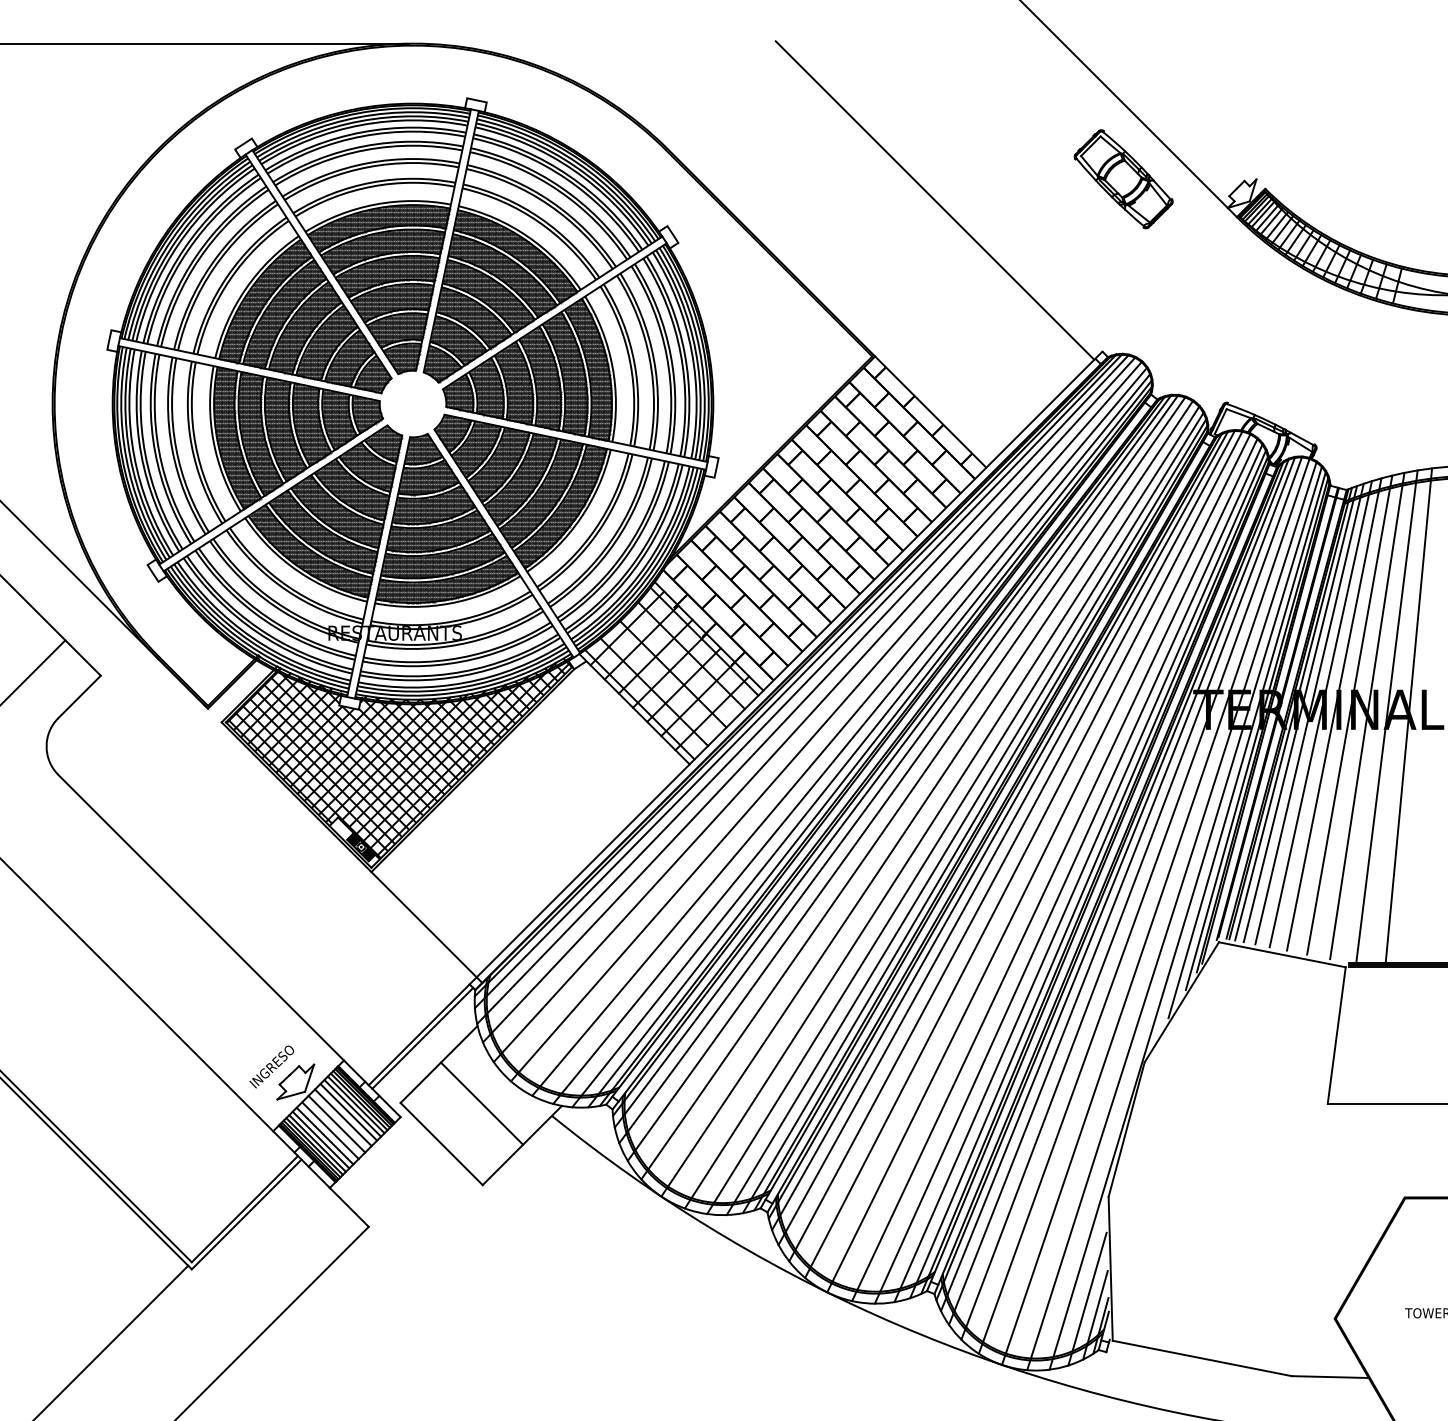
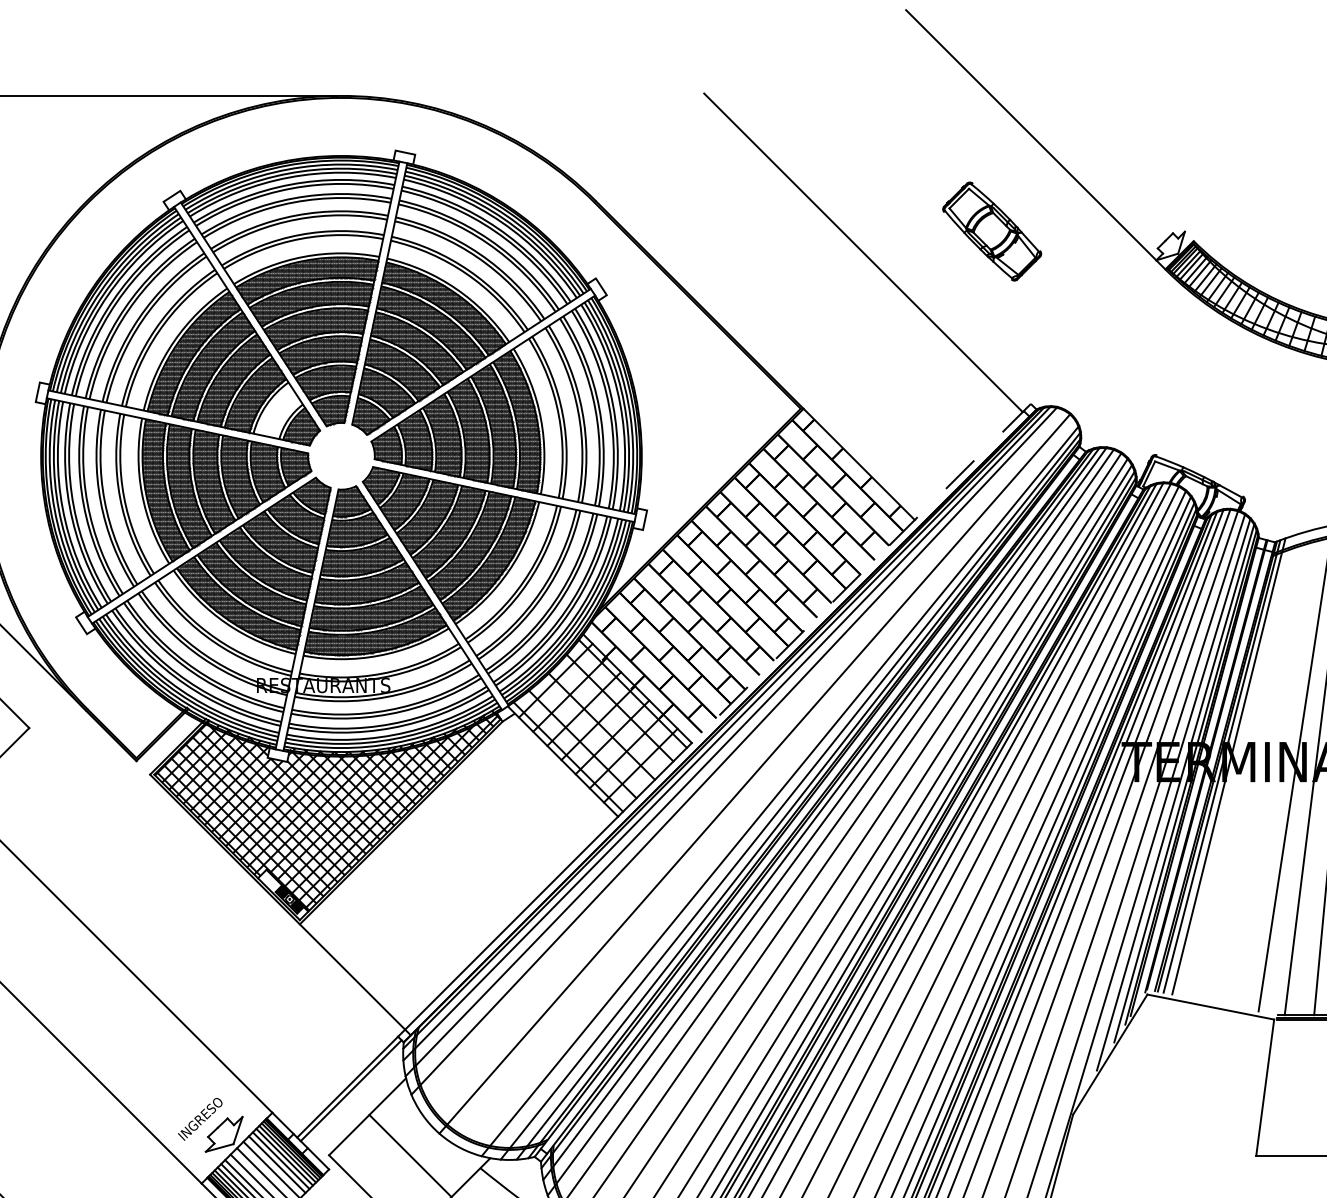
part: (1123, 179) -> (991, 231), moved
hatch: (350, 358) -> (278, 410), removed
line: (932, 521) -> (860, 573), solid -> dashed
line: (814, 709) -> (742, 761), removed
line: (1309, 713) -> (1237, 765), removed
line: (1320, 714) -> (1248, 766), removed
line: (1333, 714) -> (1261, 766), removed
line: (1349, 714) -> (1277, 766), removed
line: (839, 731) -> (767, 783), removed

